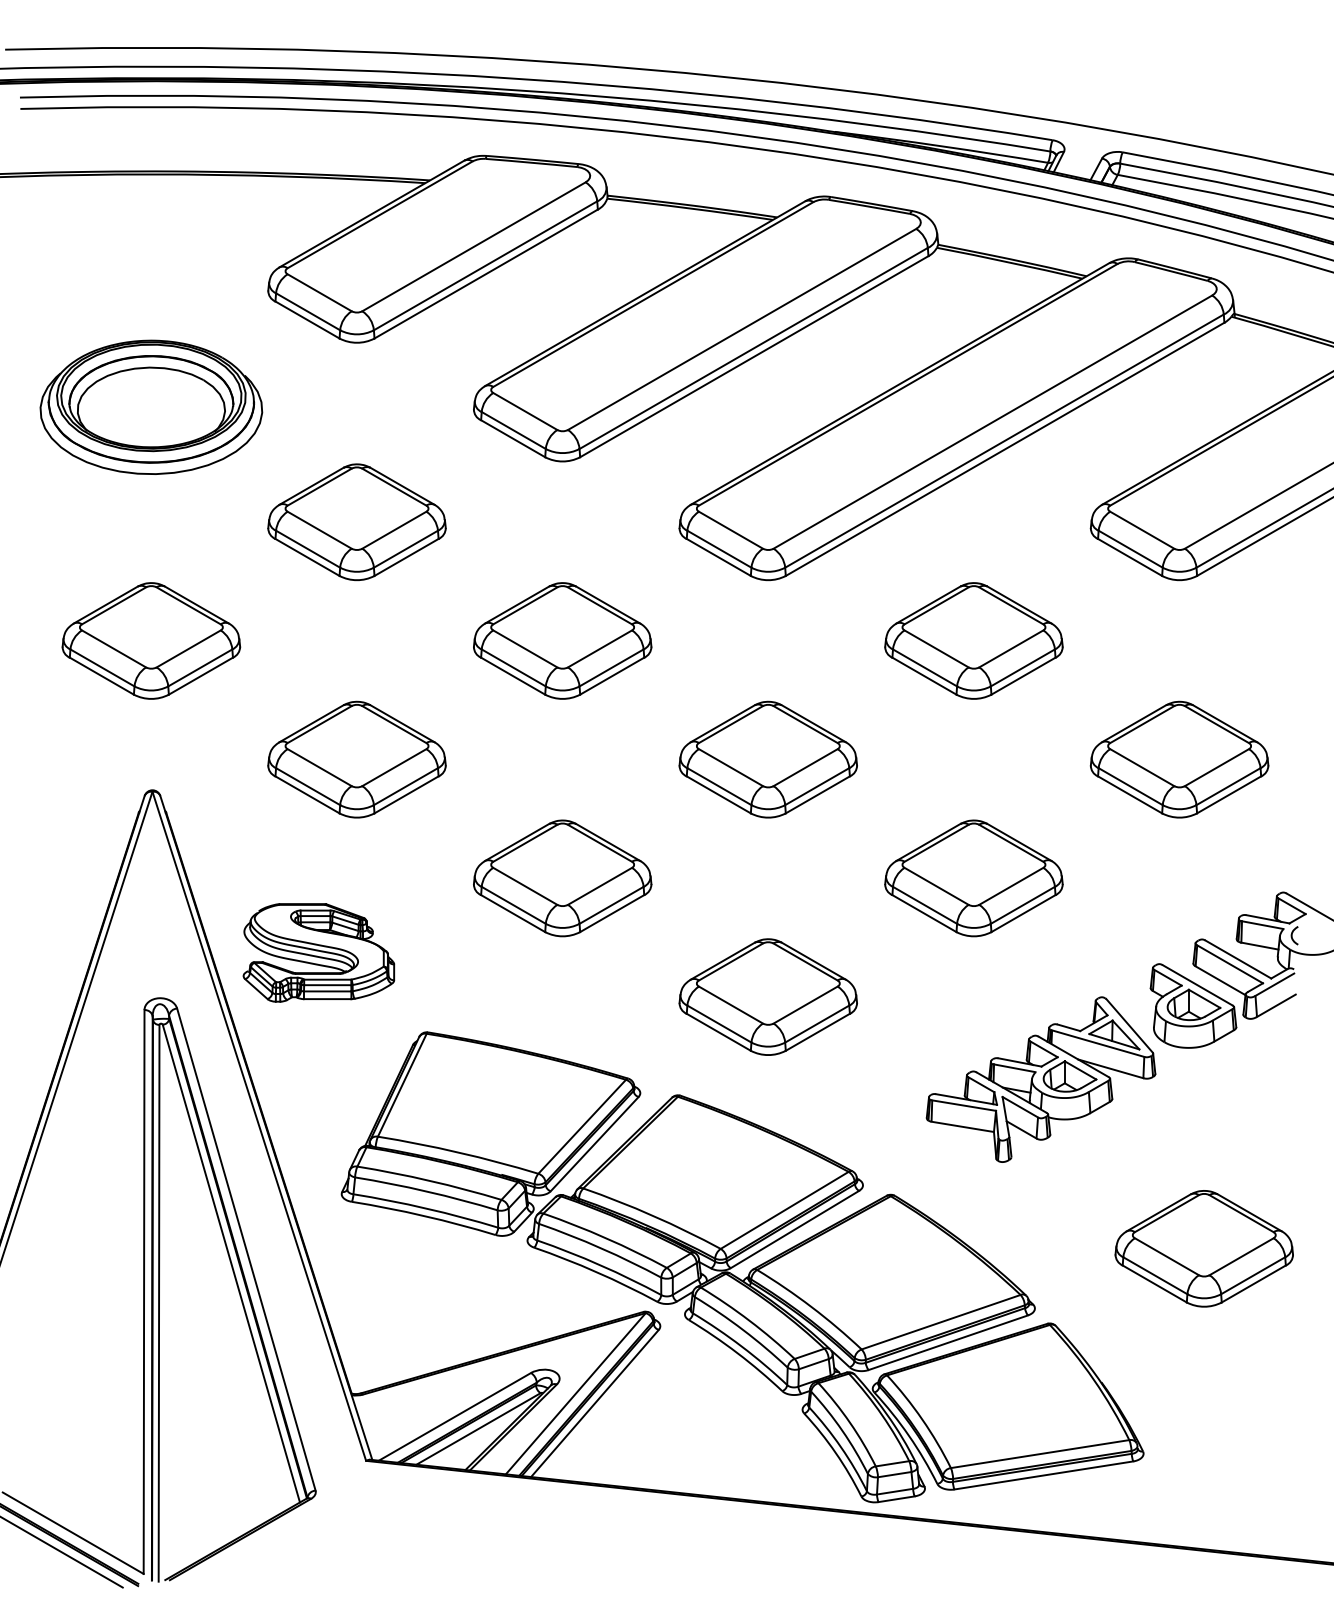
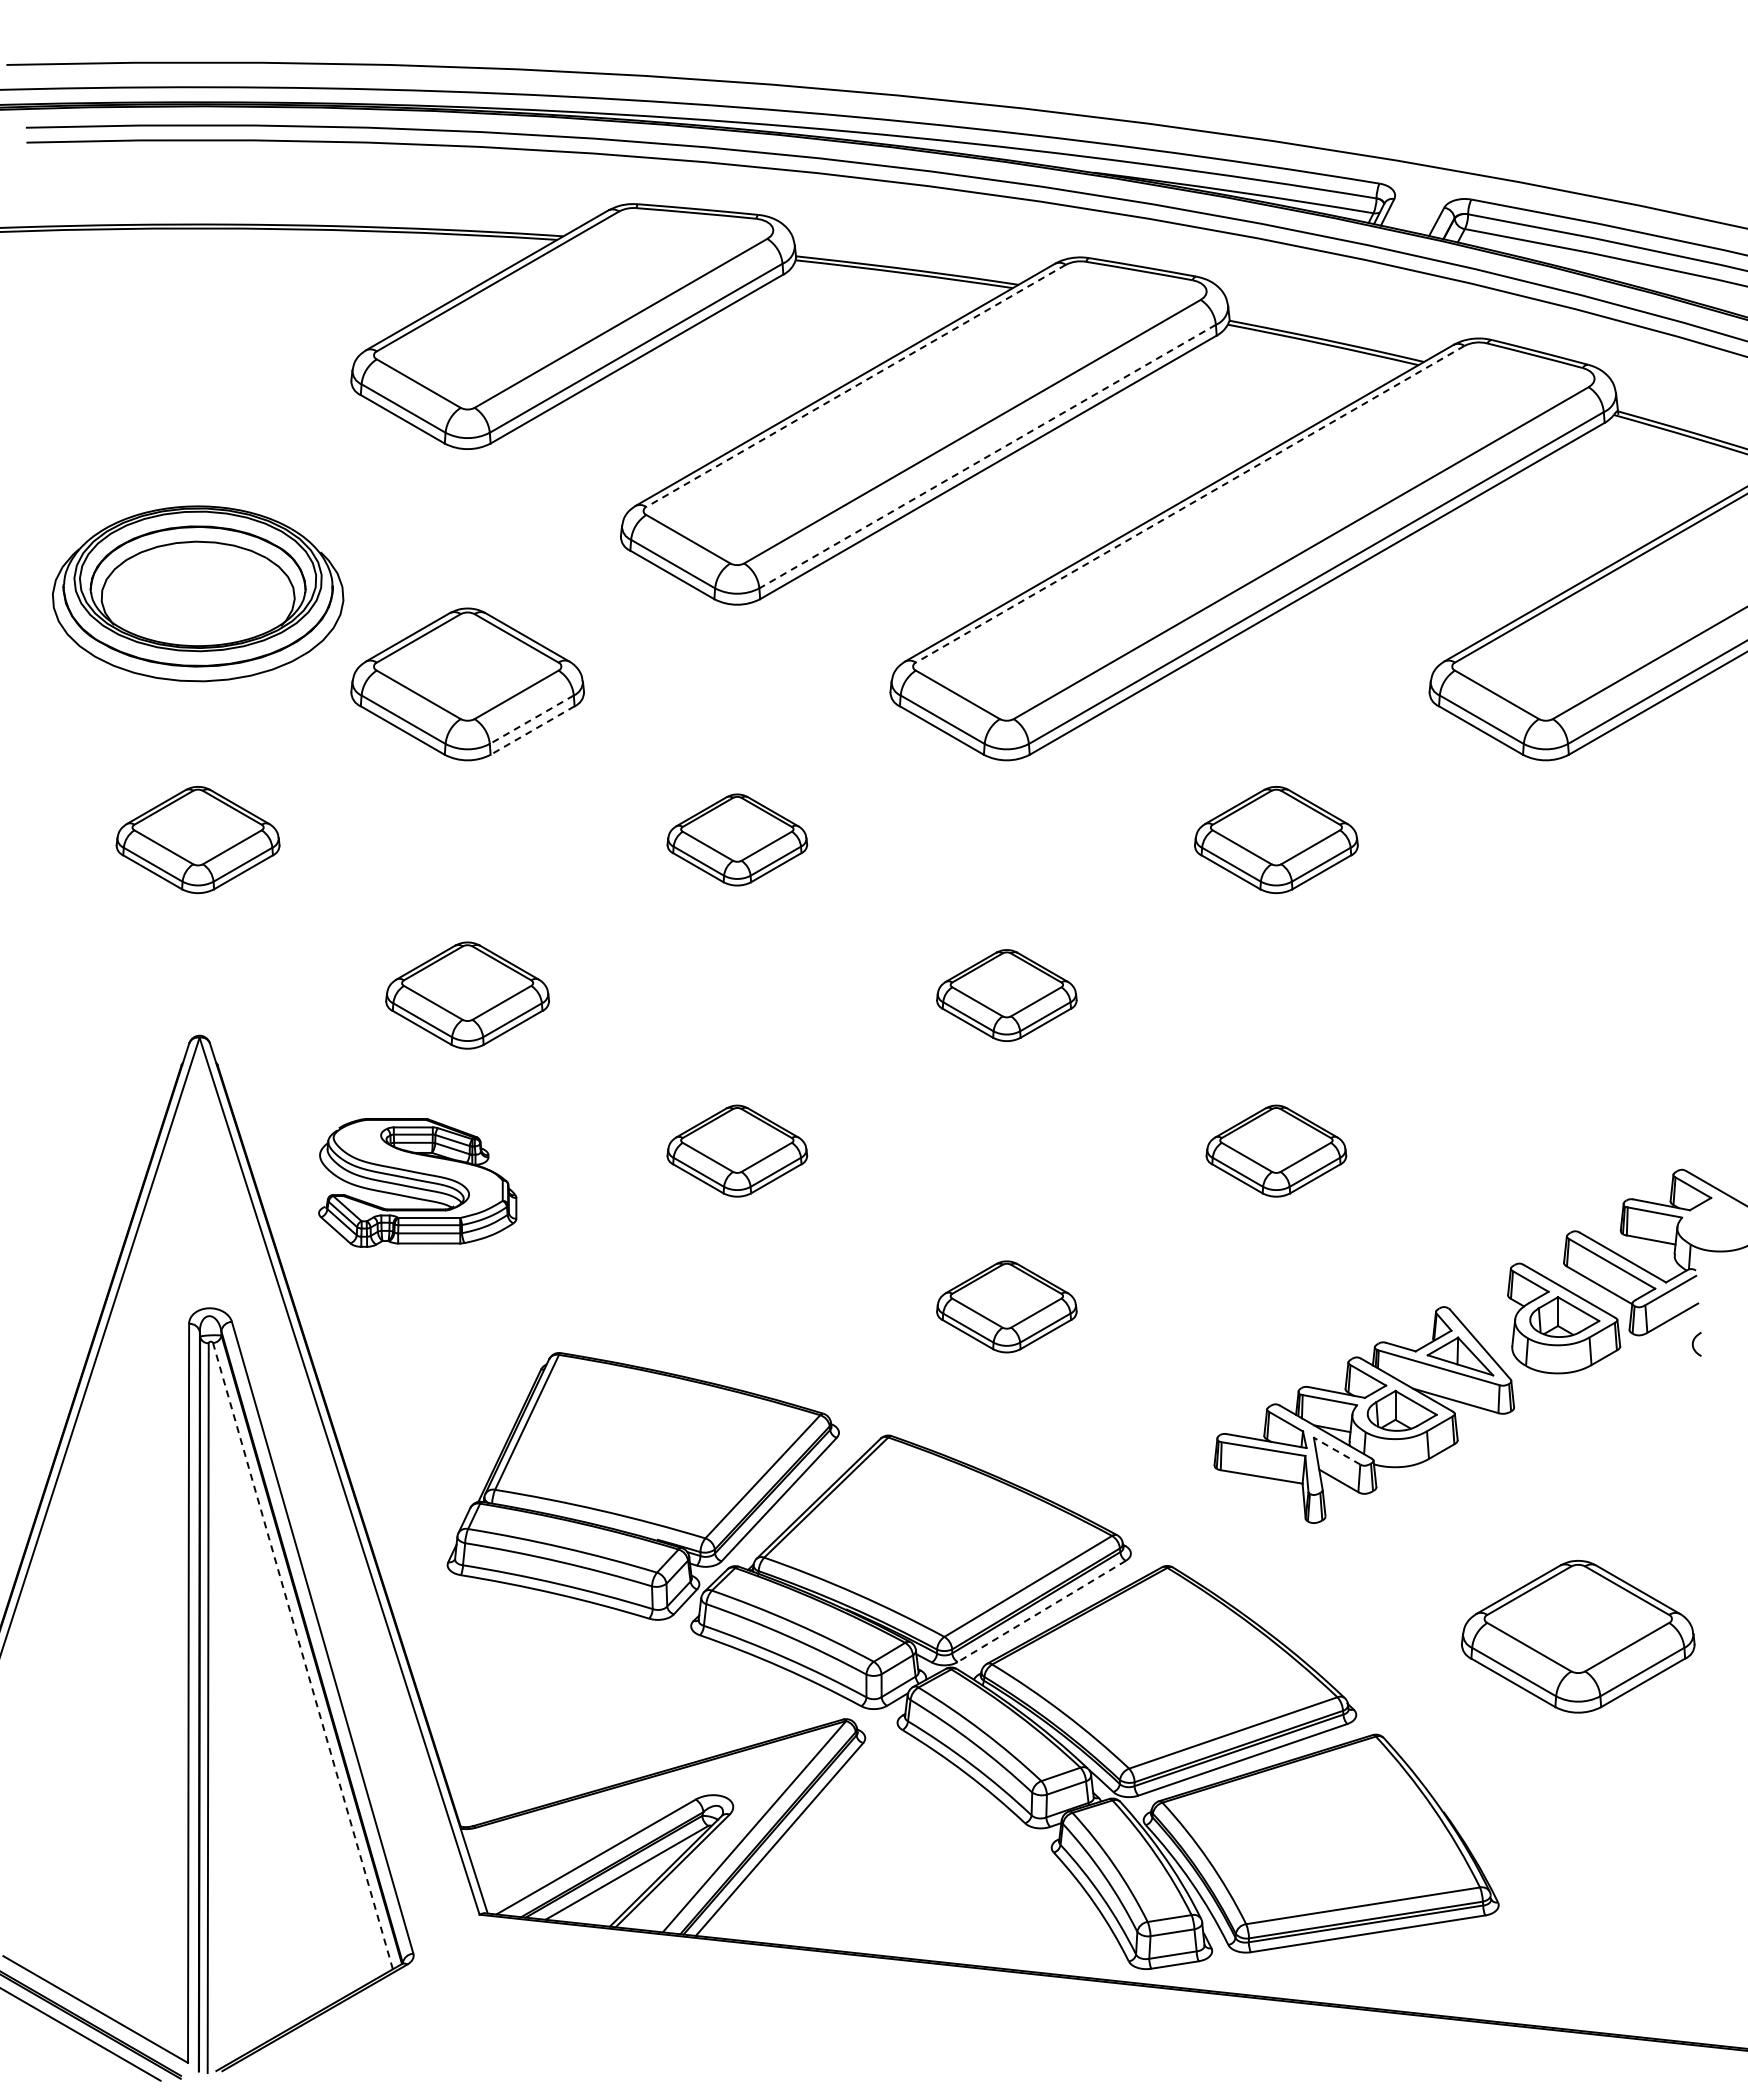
line: (652, 294) -> (855, 386), solid -> dashed
line: (753, 348) -> (987, 456), solid -> dashed
line: (908, 385) -> (1190, 504), solid -> dashed
part: (151, 407) -> (198, 593), moved
line: (405, 549) -> (531, 719), solid -> dashed
line: (406, 557) -> (532, 730), solid -> dashed
part: (150, 640) -> (197, 839), size x0.7
part: (562, 640) -> (737, 839), size x0.6
part: (974, 640) -> (1276, 839), size x0.7
part: (356, 759) -> (467, 995), size x0.7
part: (768, 759) -> (1006, 995), size x0.6
part: (1179, 759) -> (1545, 995), removed
part: (562, 877) -> (737, 1150), size x0.6
part: (974, 877) -> (1276, 1150), size x0.6
curve: (1292, 935) -> (1693, 1344), moved
part: (318, 952) -> (417, 1182), moved
part: (768, 996) -> (1006, 1306), size x0.6
line: (1020, 1107) -> (1337, 1451), solid -> dashed
line: (794, 1229) -> (1041, 1611), solid -> dashed
line: (231, 1263) -> (302, 1656), solid -> dashed

